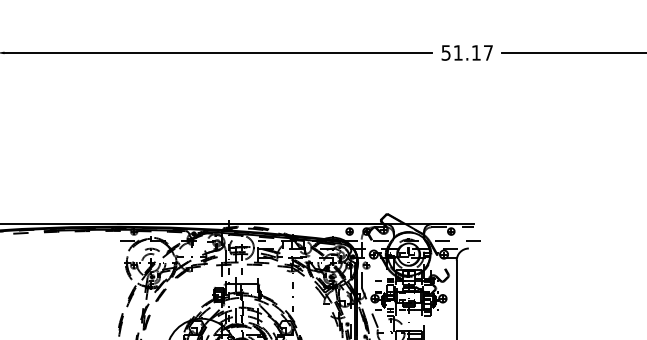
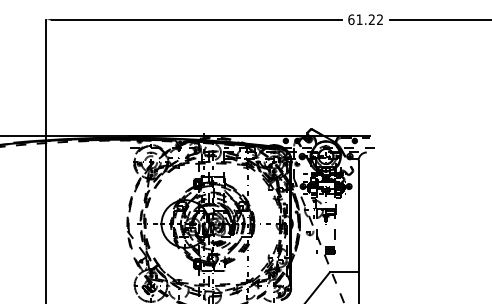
text: (466, 52) -> (365, 19), 51.17 -> 61.22

